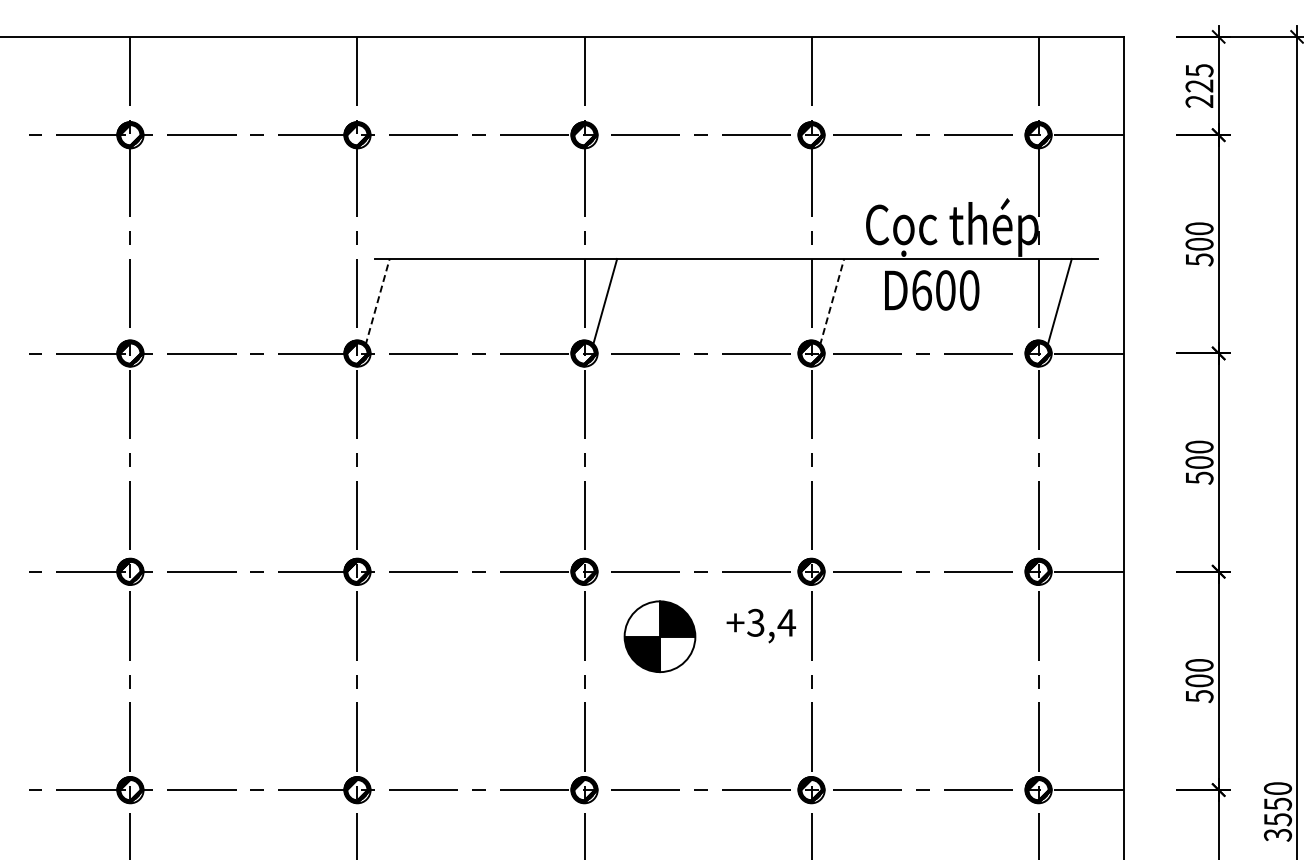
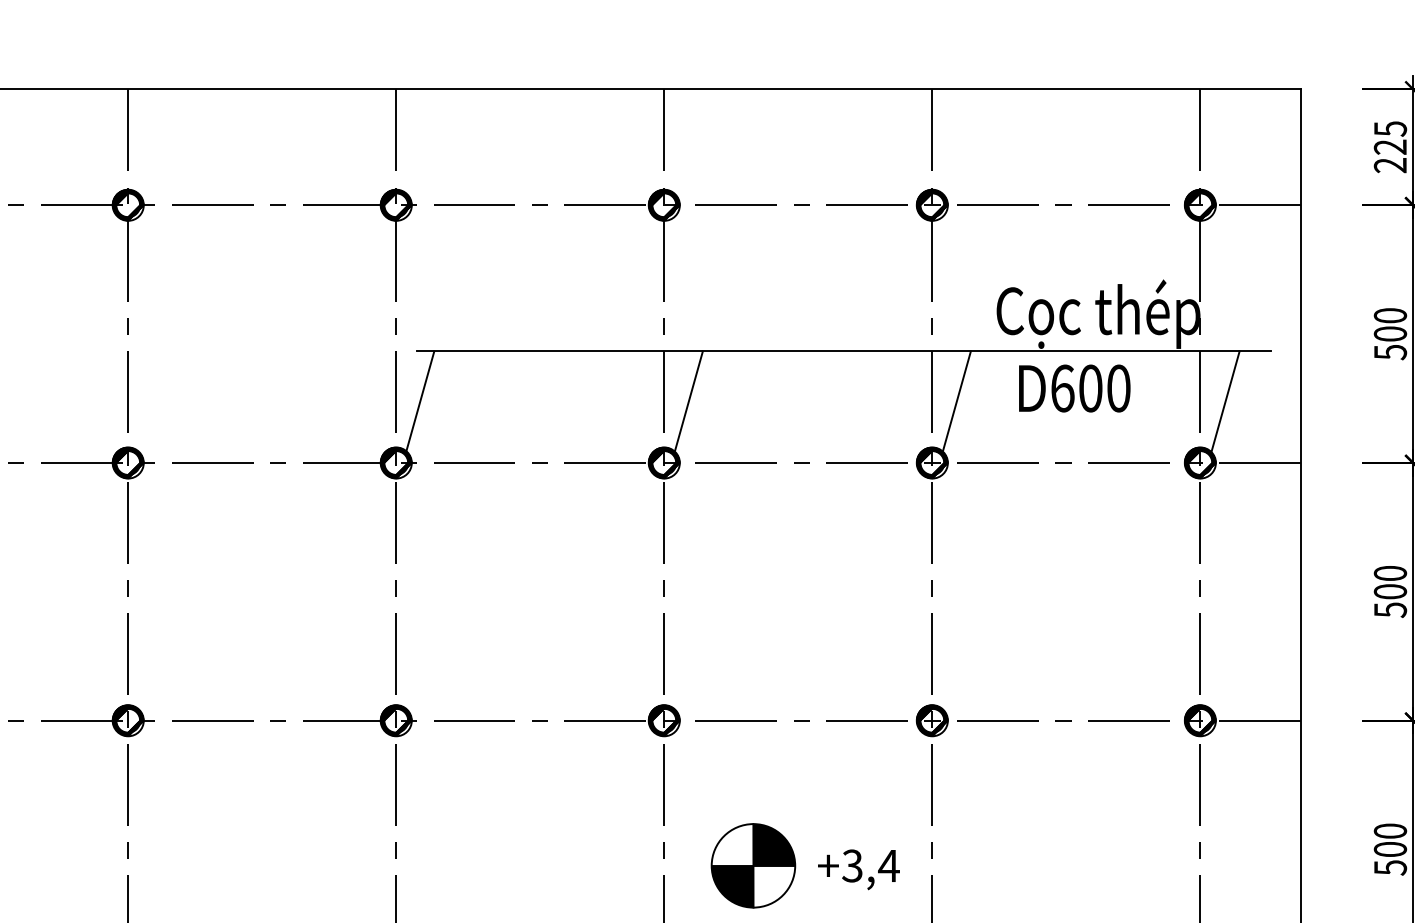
line: (377, 302) -> (419, 402), dashed -> solid
line: (832, 302) -> (957, 402), dashed -> solid
text: (761, 625) -> (859, 869), moved
part: (659, 636) -> (752, 865), moved

